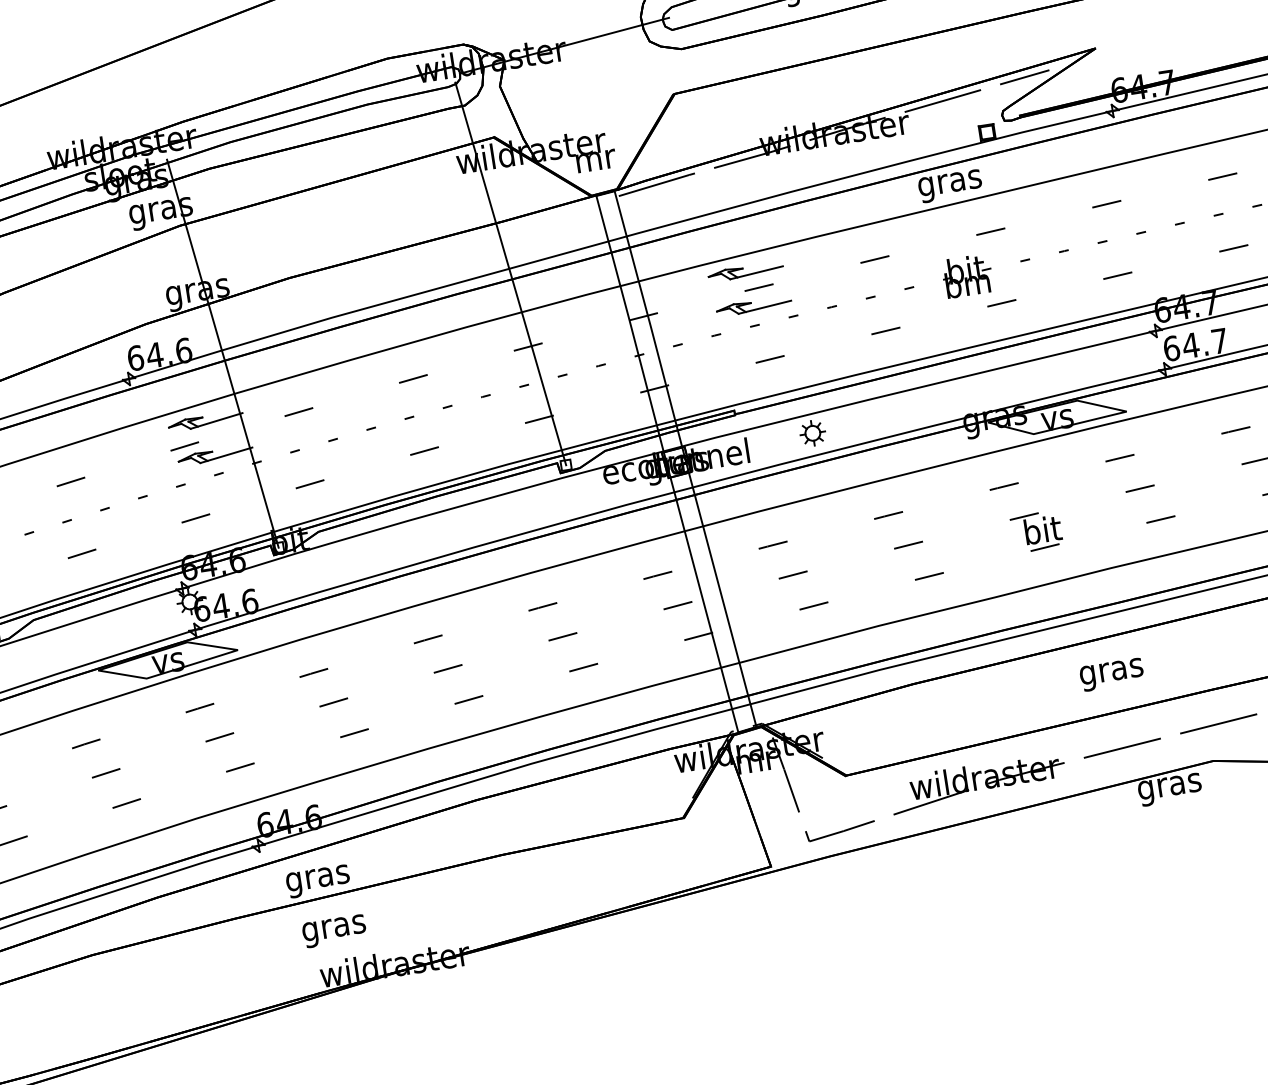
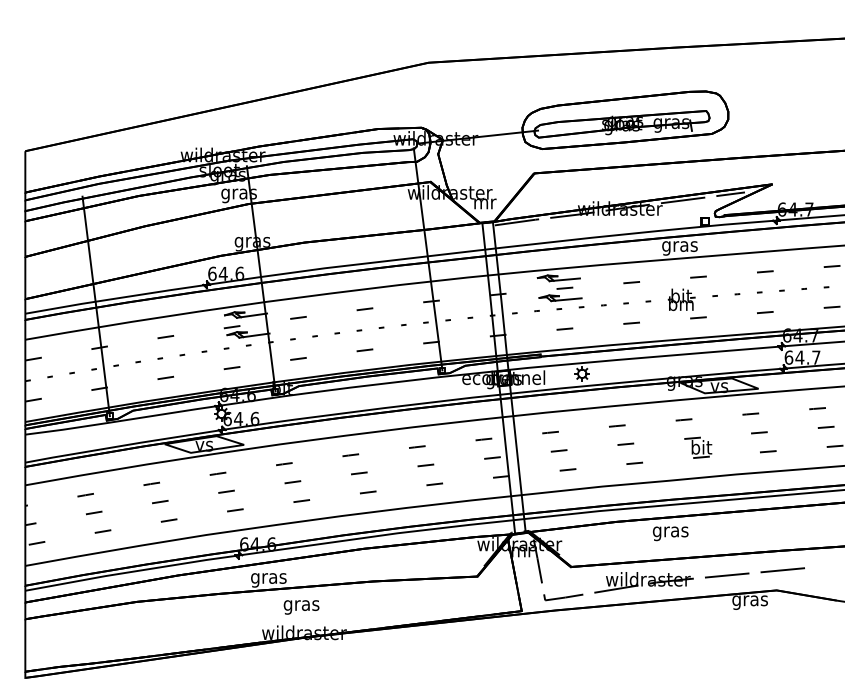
text: (1111, 674) -> (670, 533), moved
text: (334, 931) -> (301, 607), moved

